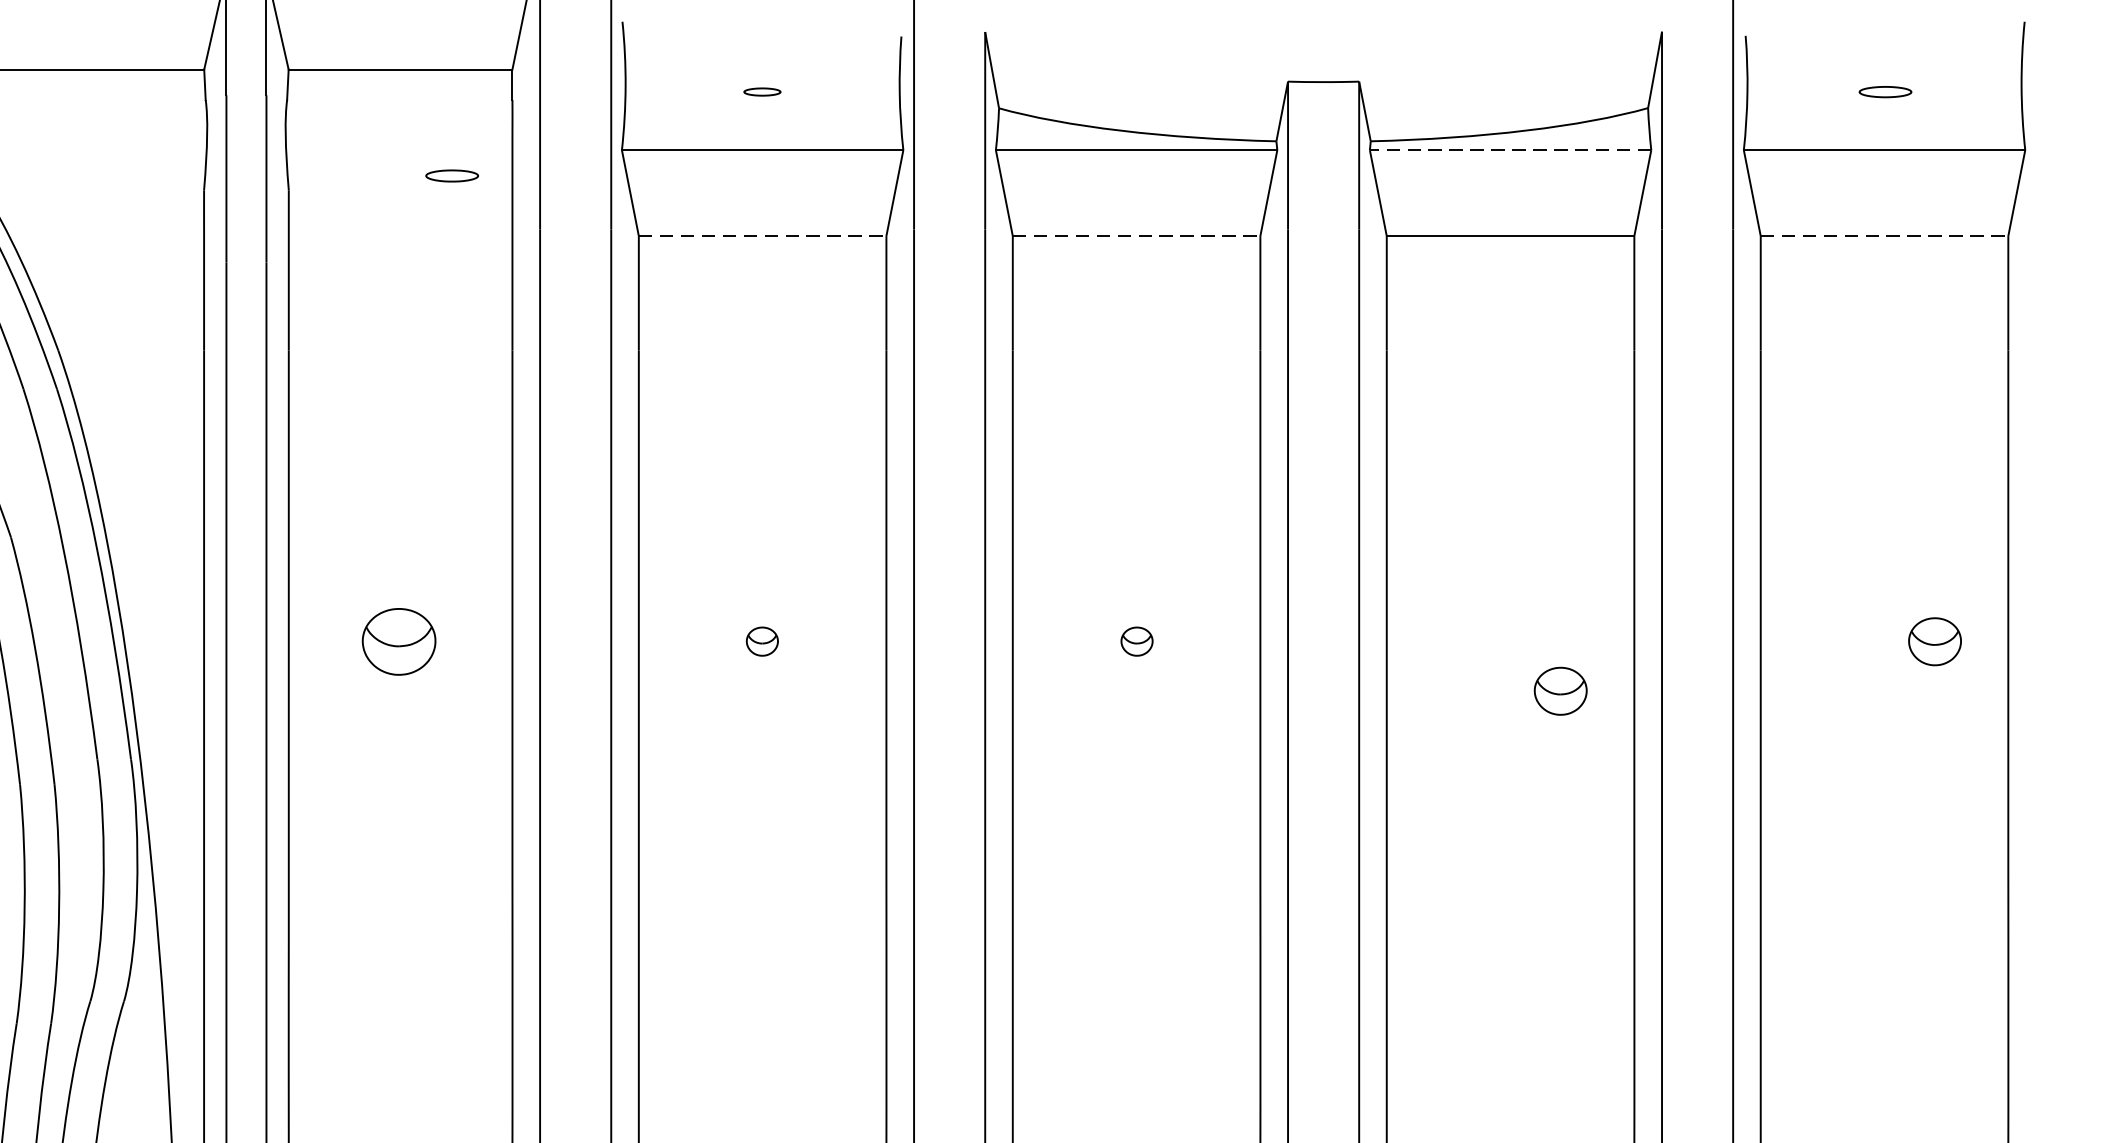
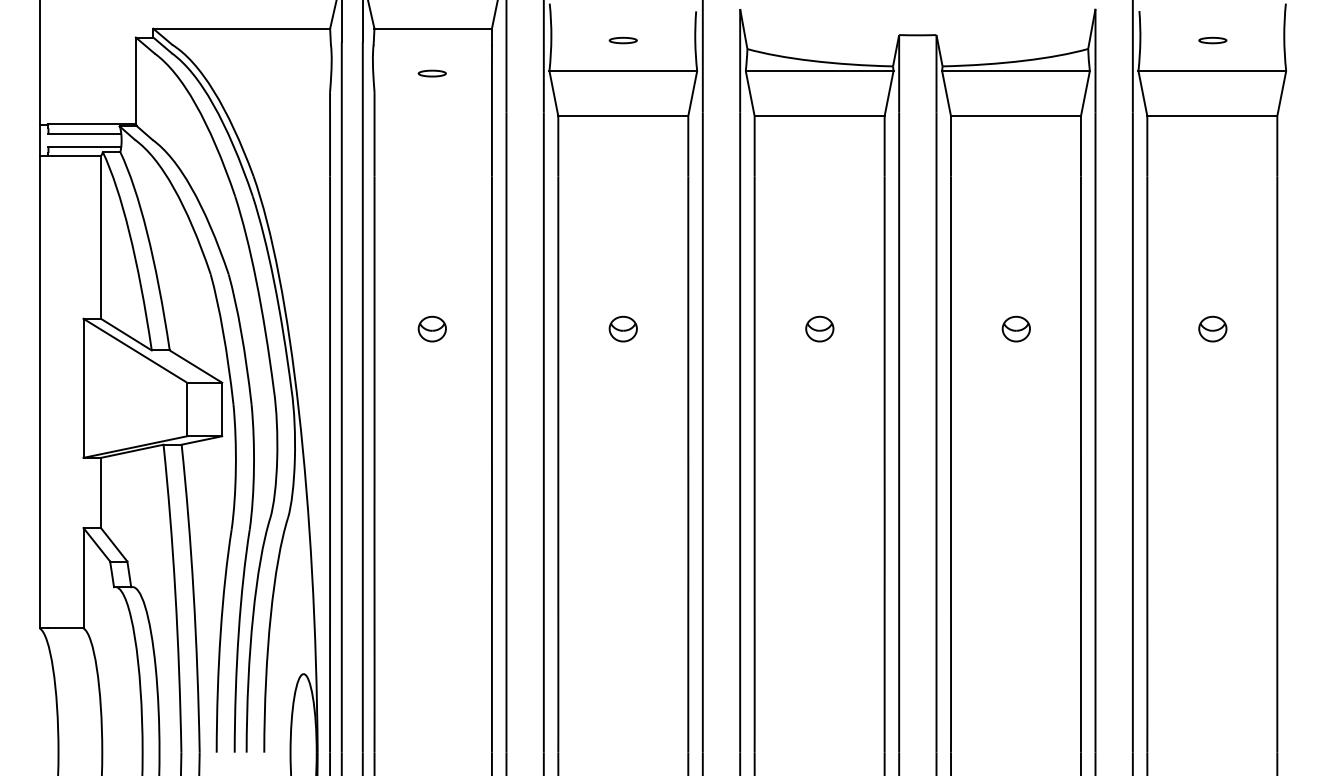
part: (761, 91) -> (622, 40), size x1.43
line: (1511, 151) -> (1016, 71), dashed -> solid
part: (450, 175) -> (431, 73), moved
line: (762, 236) -> (623, 116), dashed -> solid
line: (1136, 236) -> (819, 116), dashed -> solid
line: (1884, 236) -> (1212, 116), dashed -> solid
part: (397, 640) -> (431, 328), size x0.71
part: (761, 640) -> (622, 328), size x1.67
part: (1136, 640) -> (819, 328), size x1.67
part: (1934, 640) -> (1212, 328), moved
part: (1559, 690) -> (1015, 328), moved

